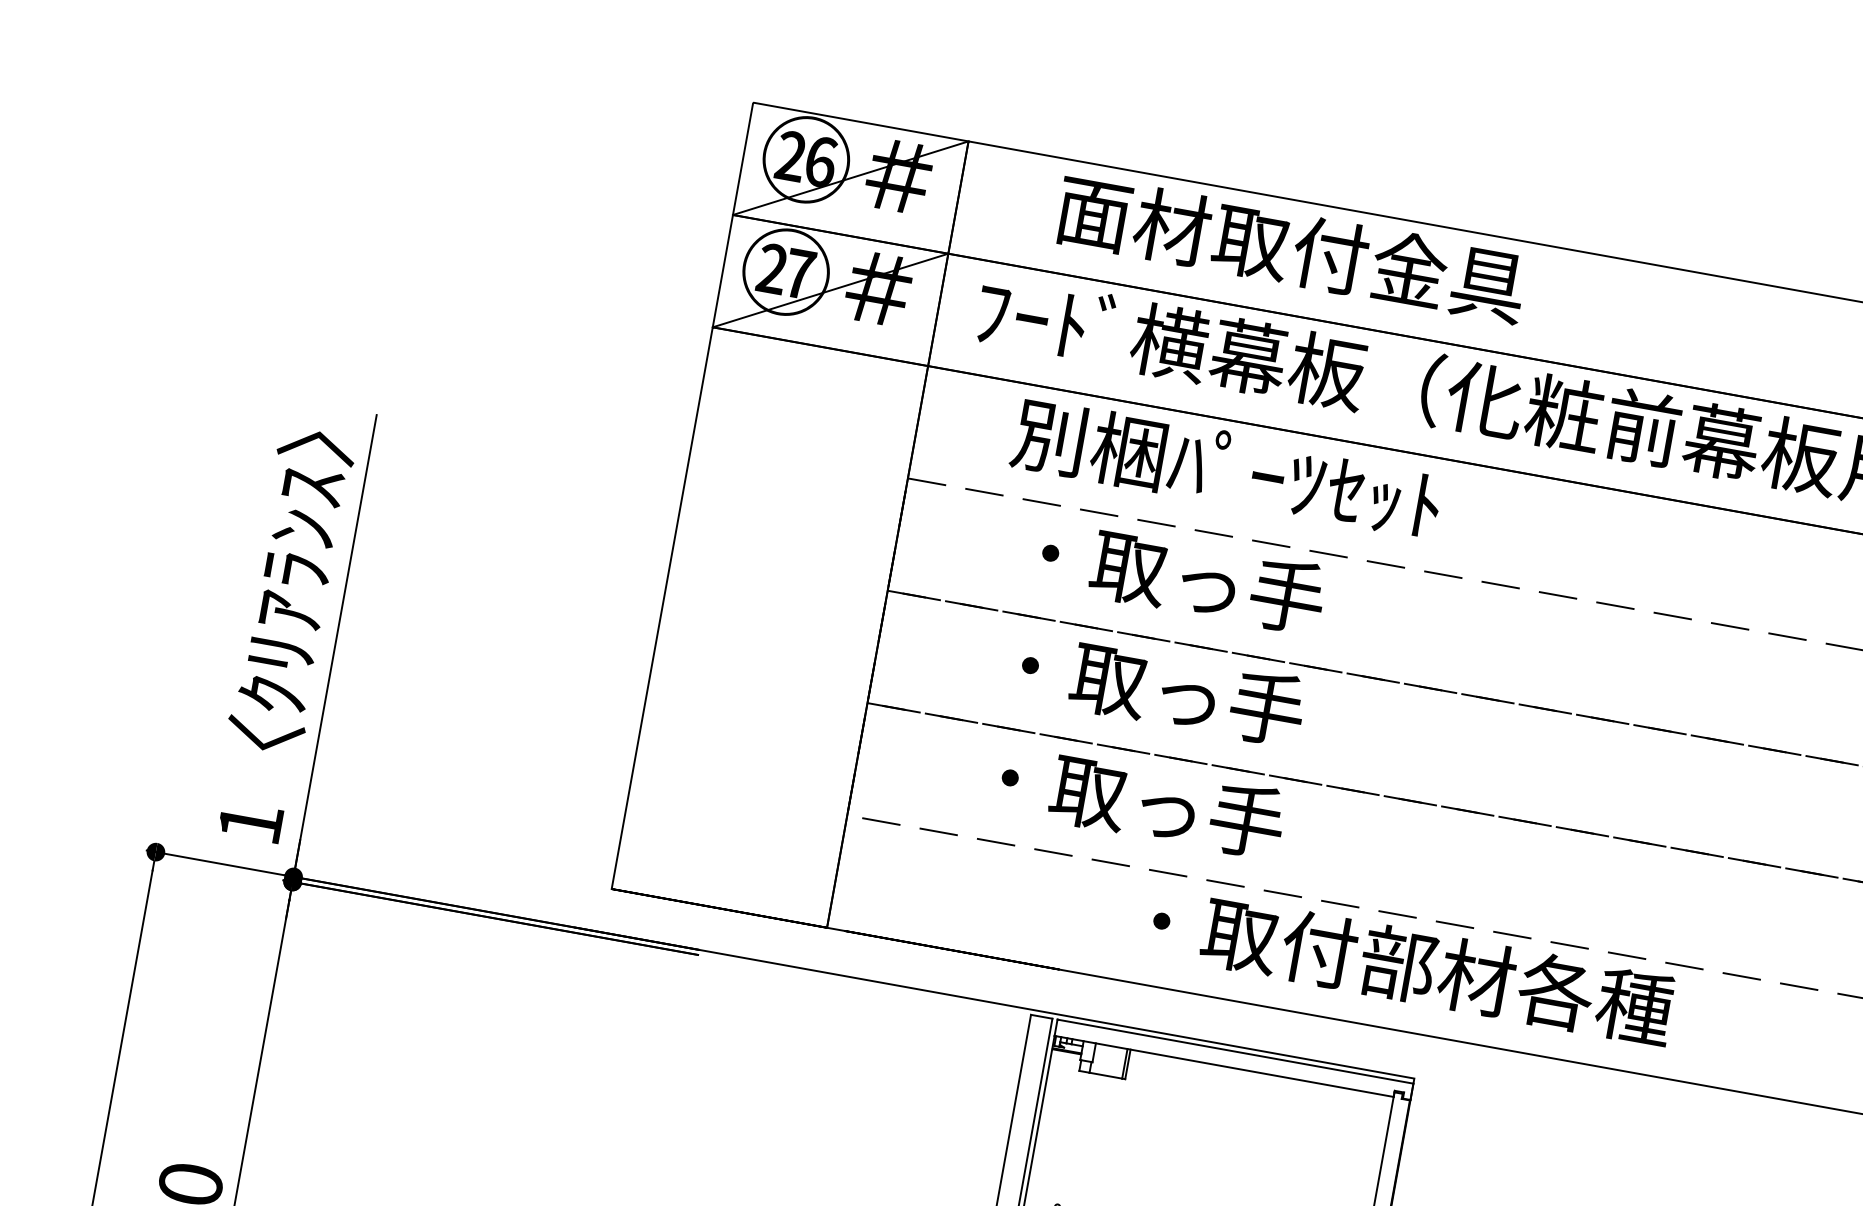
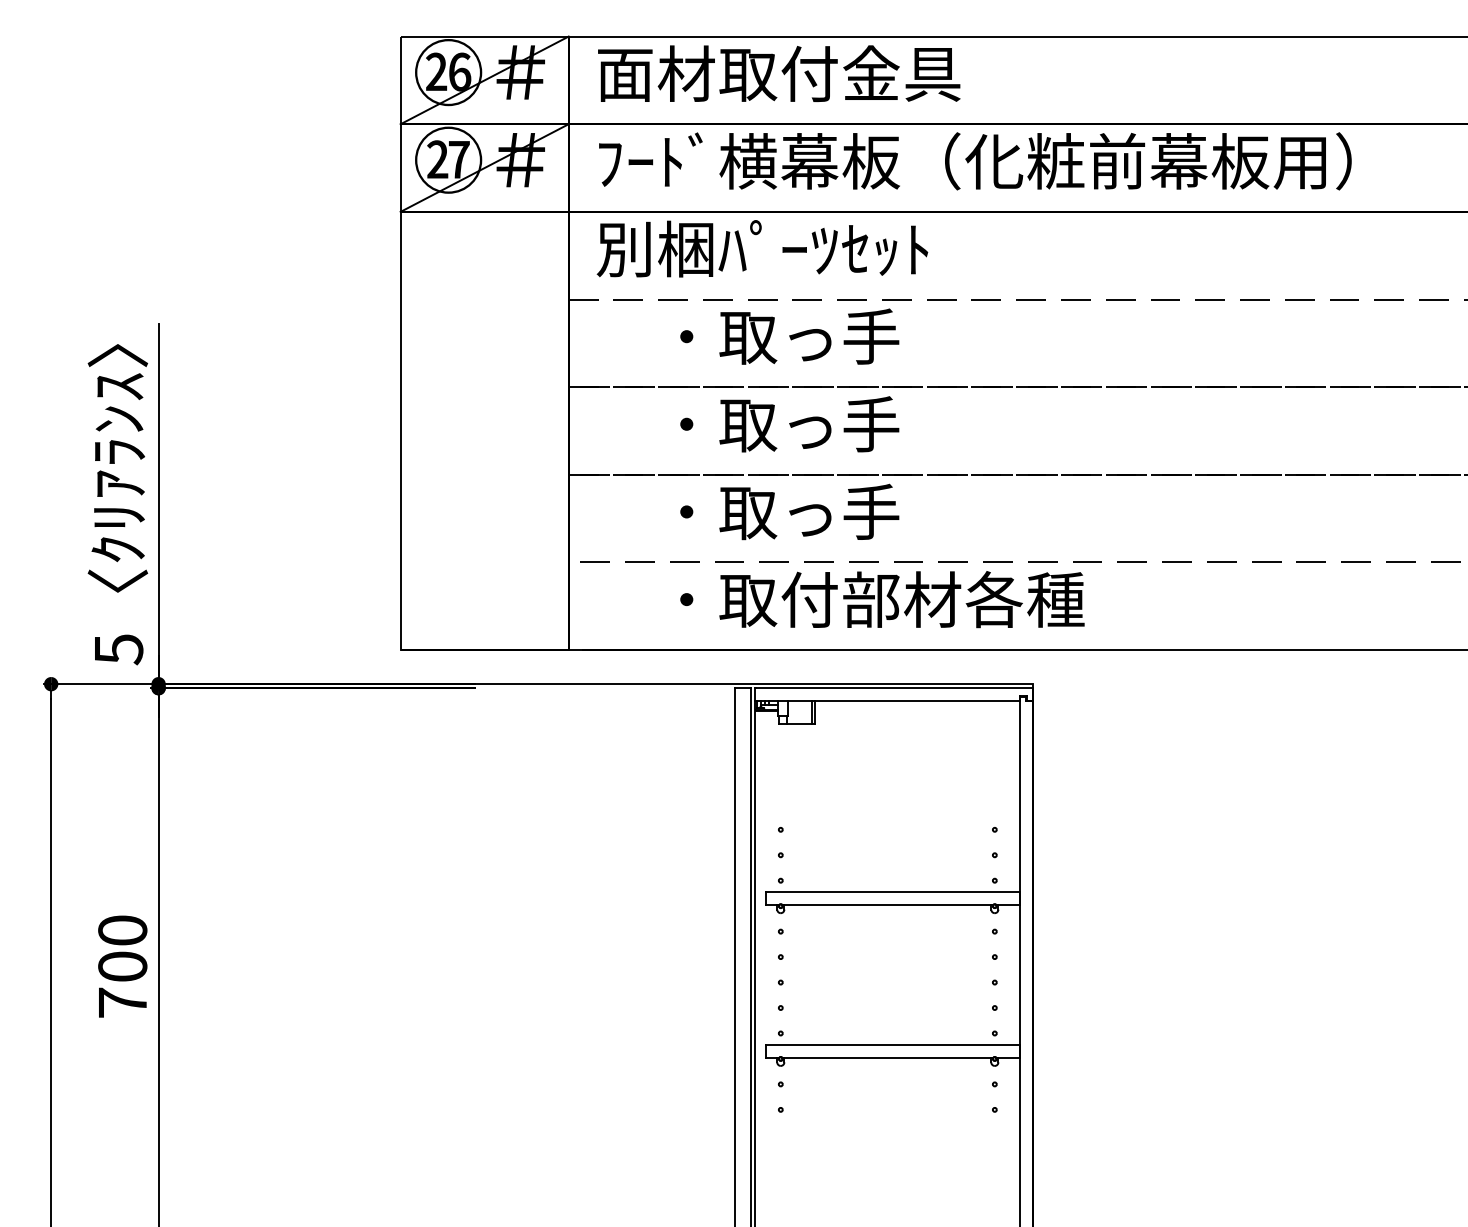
text: (1291, 248) -> (779, 73), moved
text: (1227, 468) -> (762, 248), moved
text: (251, 823) -> (119, 649), 1 -> 5
text: (1412, 966) -> (882, 599), moved

